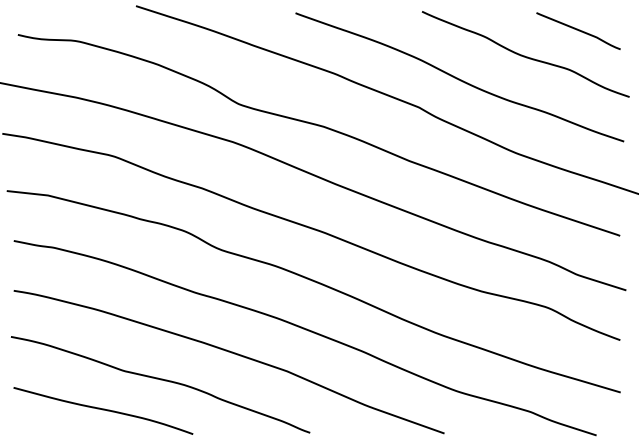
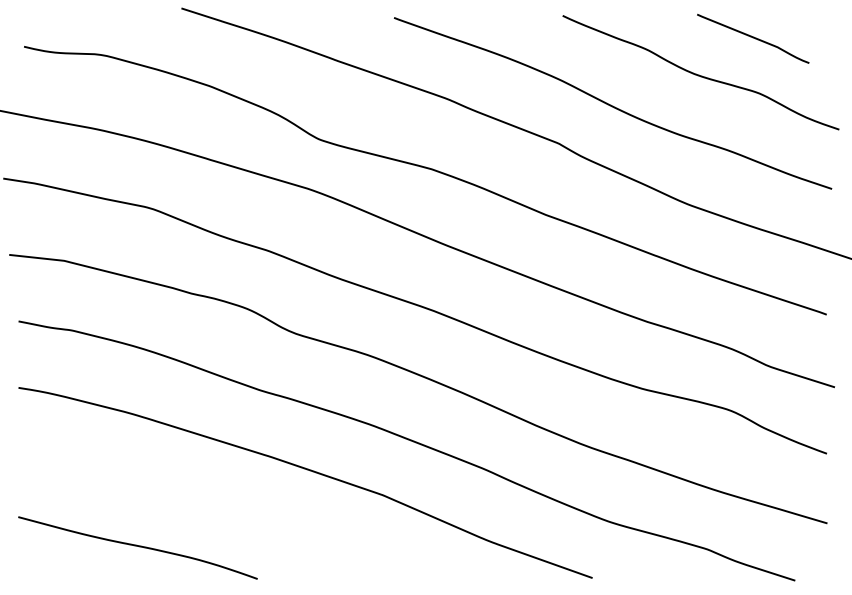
curve: (578, 30) -> (753, 38), moved
curve: (162, 380) -> (216, 507), removed

